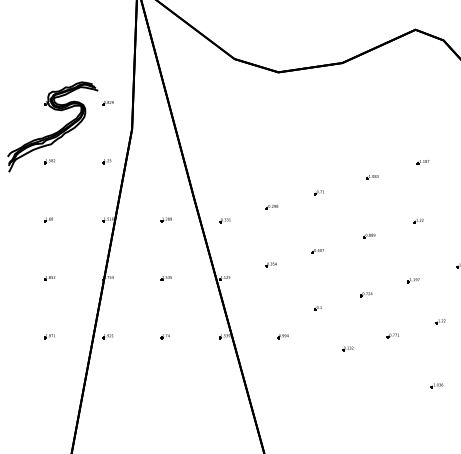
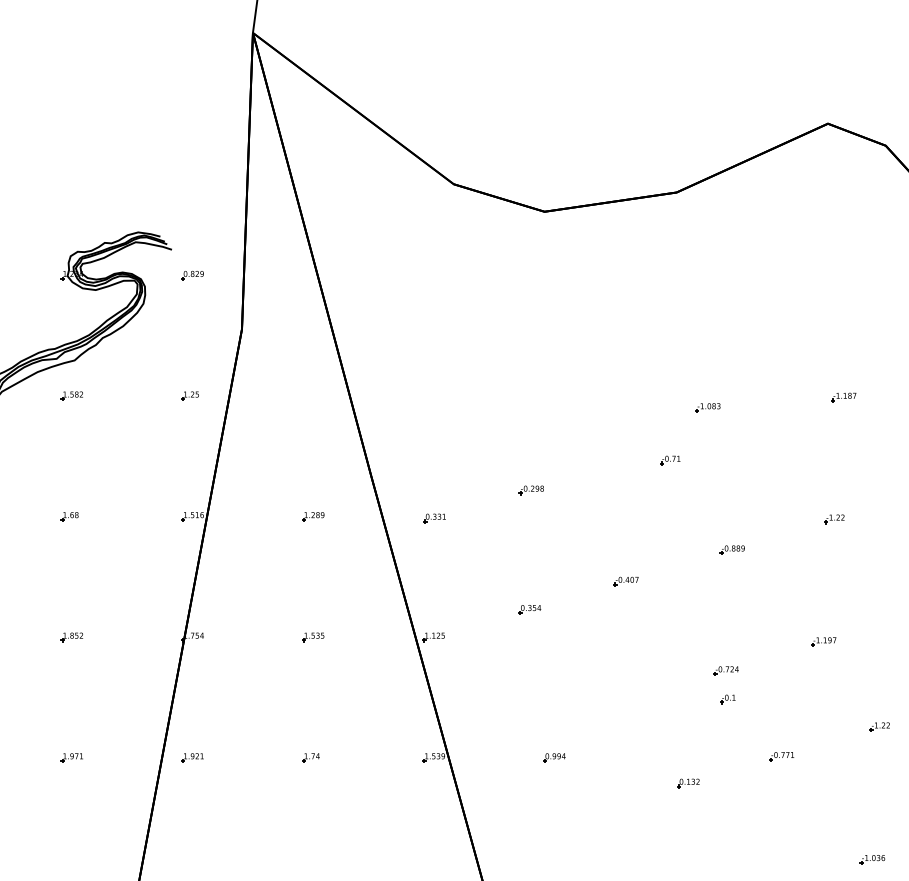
part: (372, 177) -> (707, 408), moved
part: (318, 192) -> (668, 460), moved
part: (317, 308) -> (726, 699), moved

